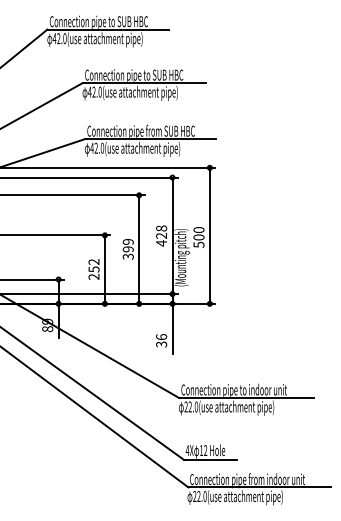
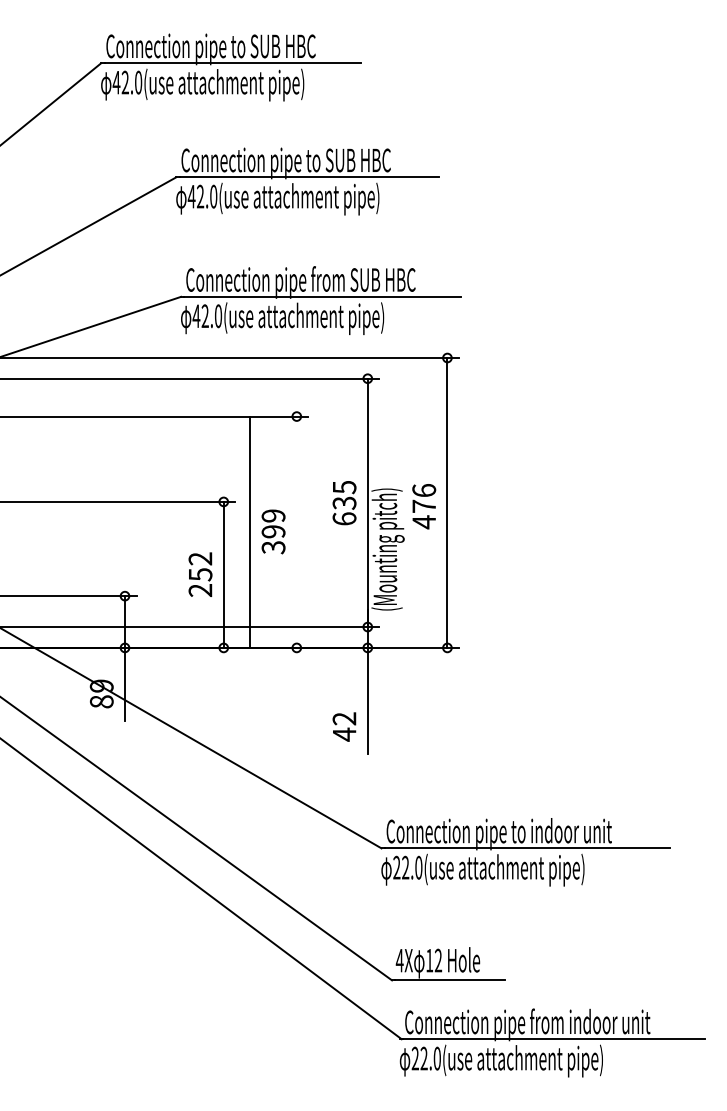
text: (161, 235) -> (344, 502), 428 -> 635
text: (198, 237) -> (423, 506), 500 -> 476
line: (139, 249) -> (250, 532), moved
text: (161, 340) -> (344, 726), 36 -> 42

